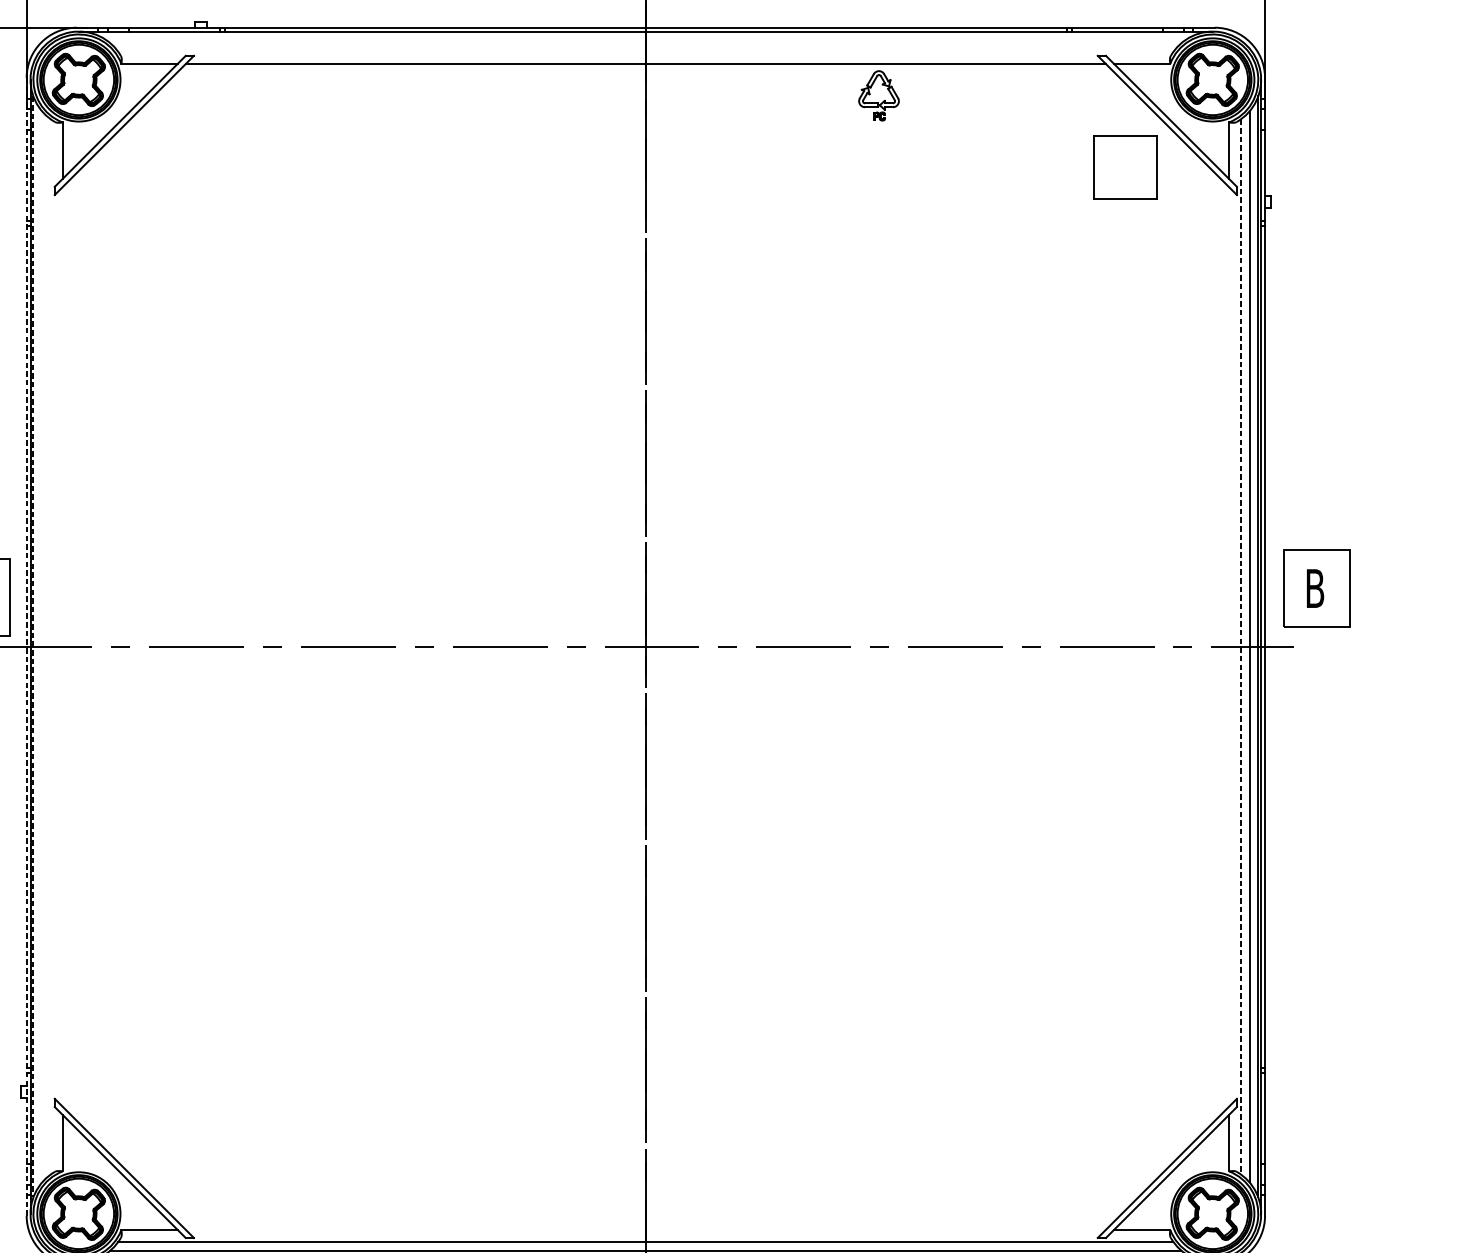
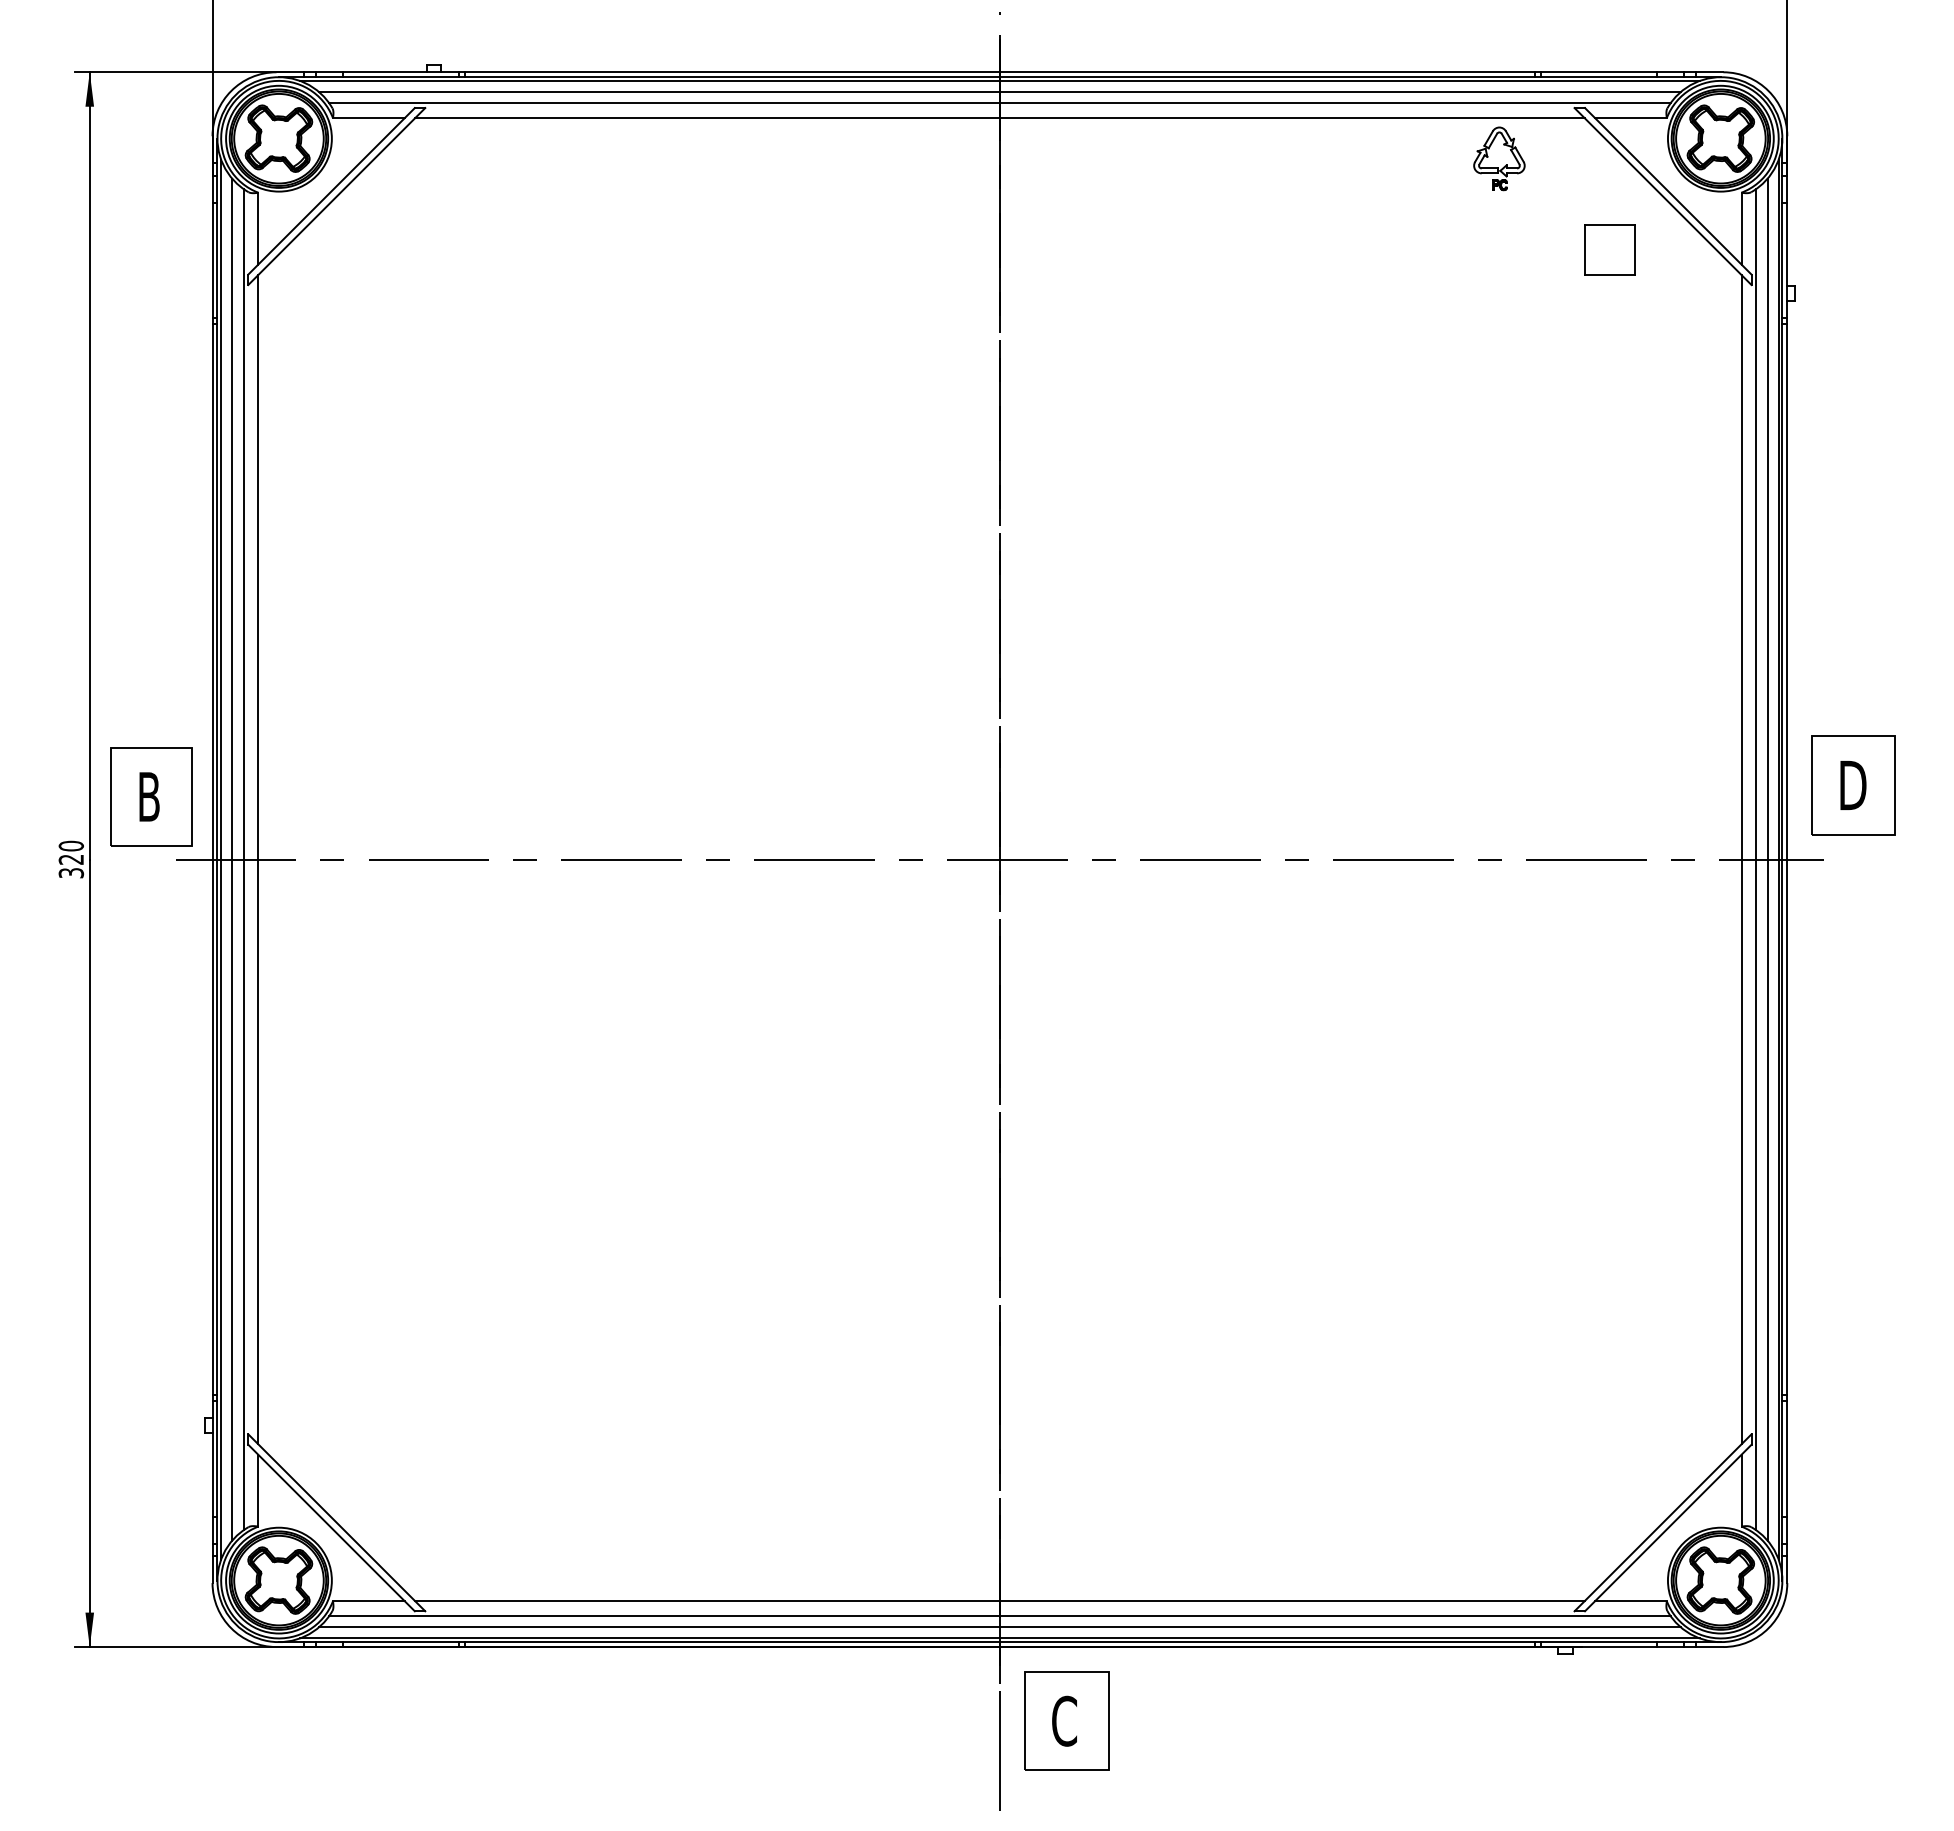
line: (645, 34) -> (999, 80), added
line: (645, 42) -> (999, 91), added
line: (645, 52) -> (999, 103), added
part: (879, 95) -> (1499, 158), moved
part: (1125, 167) -> (1609, 249), size x0.62
text: (1318, 588) -> (1855, 785), B -> D
line: (26, 646) -> (212, 859), dashed -> solid
line: (33, 646) -> (221, 859), dashed -> solid
line: (42, 646) -> (232, 859), added
line: (51, 646) -> (243, 859), added
line: (62, 646) -> (258, 859), added
line: (1229, 646) -> (1741, 859), added
line: (1240, 646) -> (1756, 859), dashed -> solid
line: (645, 1230) -> (999, 1601), added

